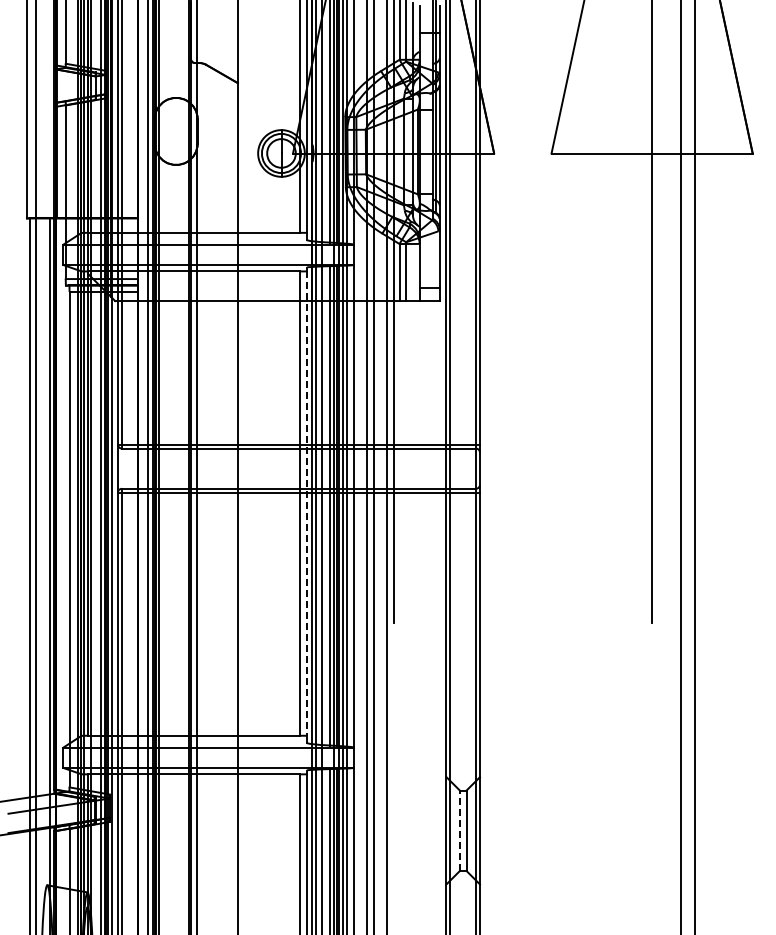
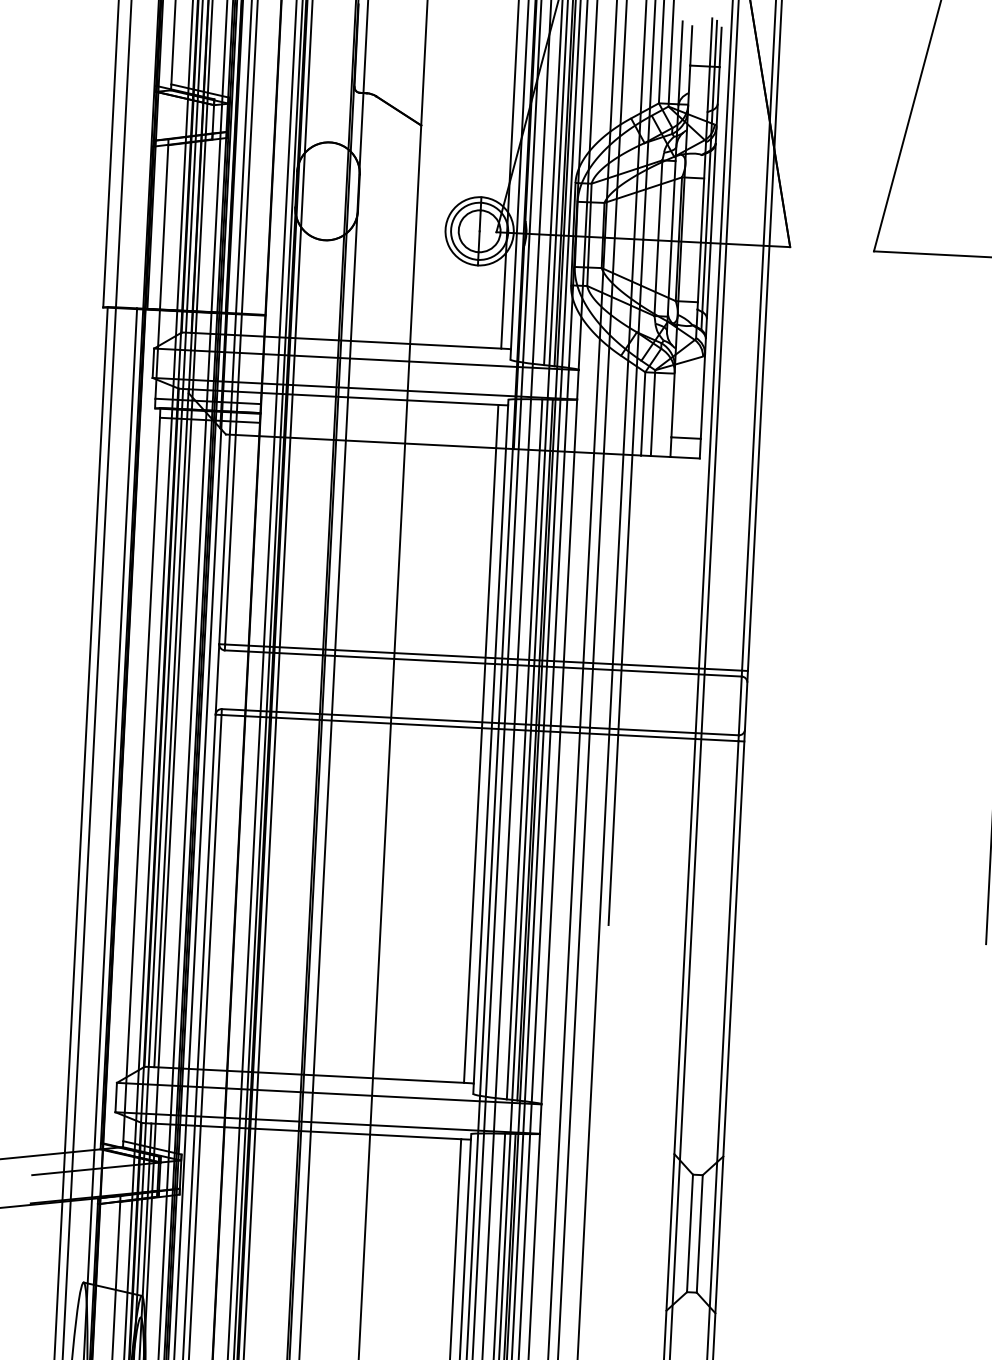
line: (306, 504) -> (490, 745), dashed -> solid
line: (459, 830) -> (689, 1232), dashed -> solid

